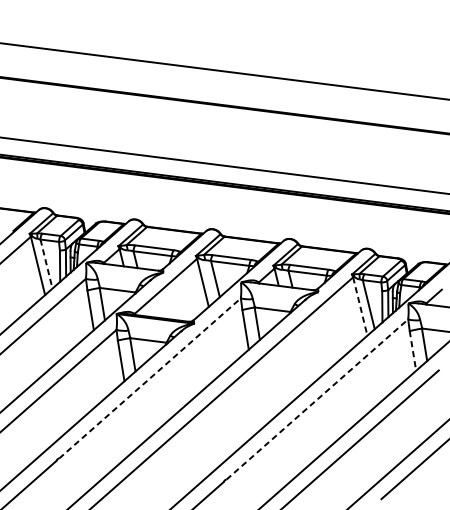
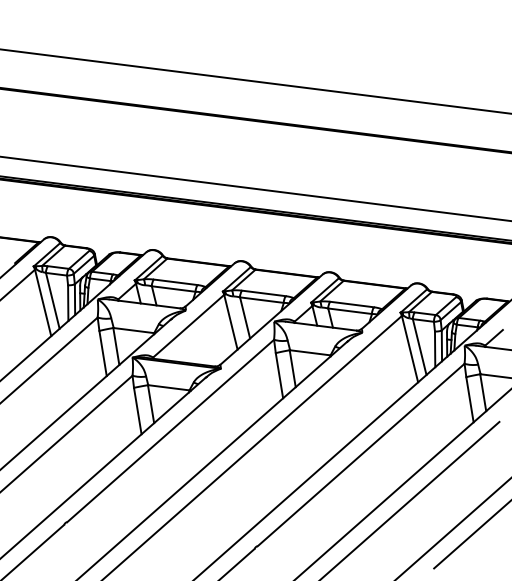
line: (46, 263) -> (52, 300), dashed -> solid
line: (360, 306) -> (410, 349), dashed -> solid
line: (412, 350) -> (469, 399), dashed -> solid
line: (149, 378) -> (170, 431), dashed -> solid
line: (317, 399) -> (361, 455), dashed -> solid

